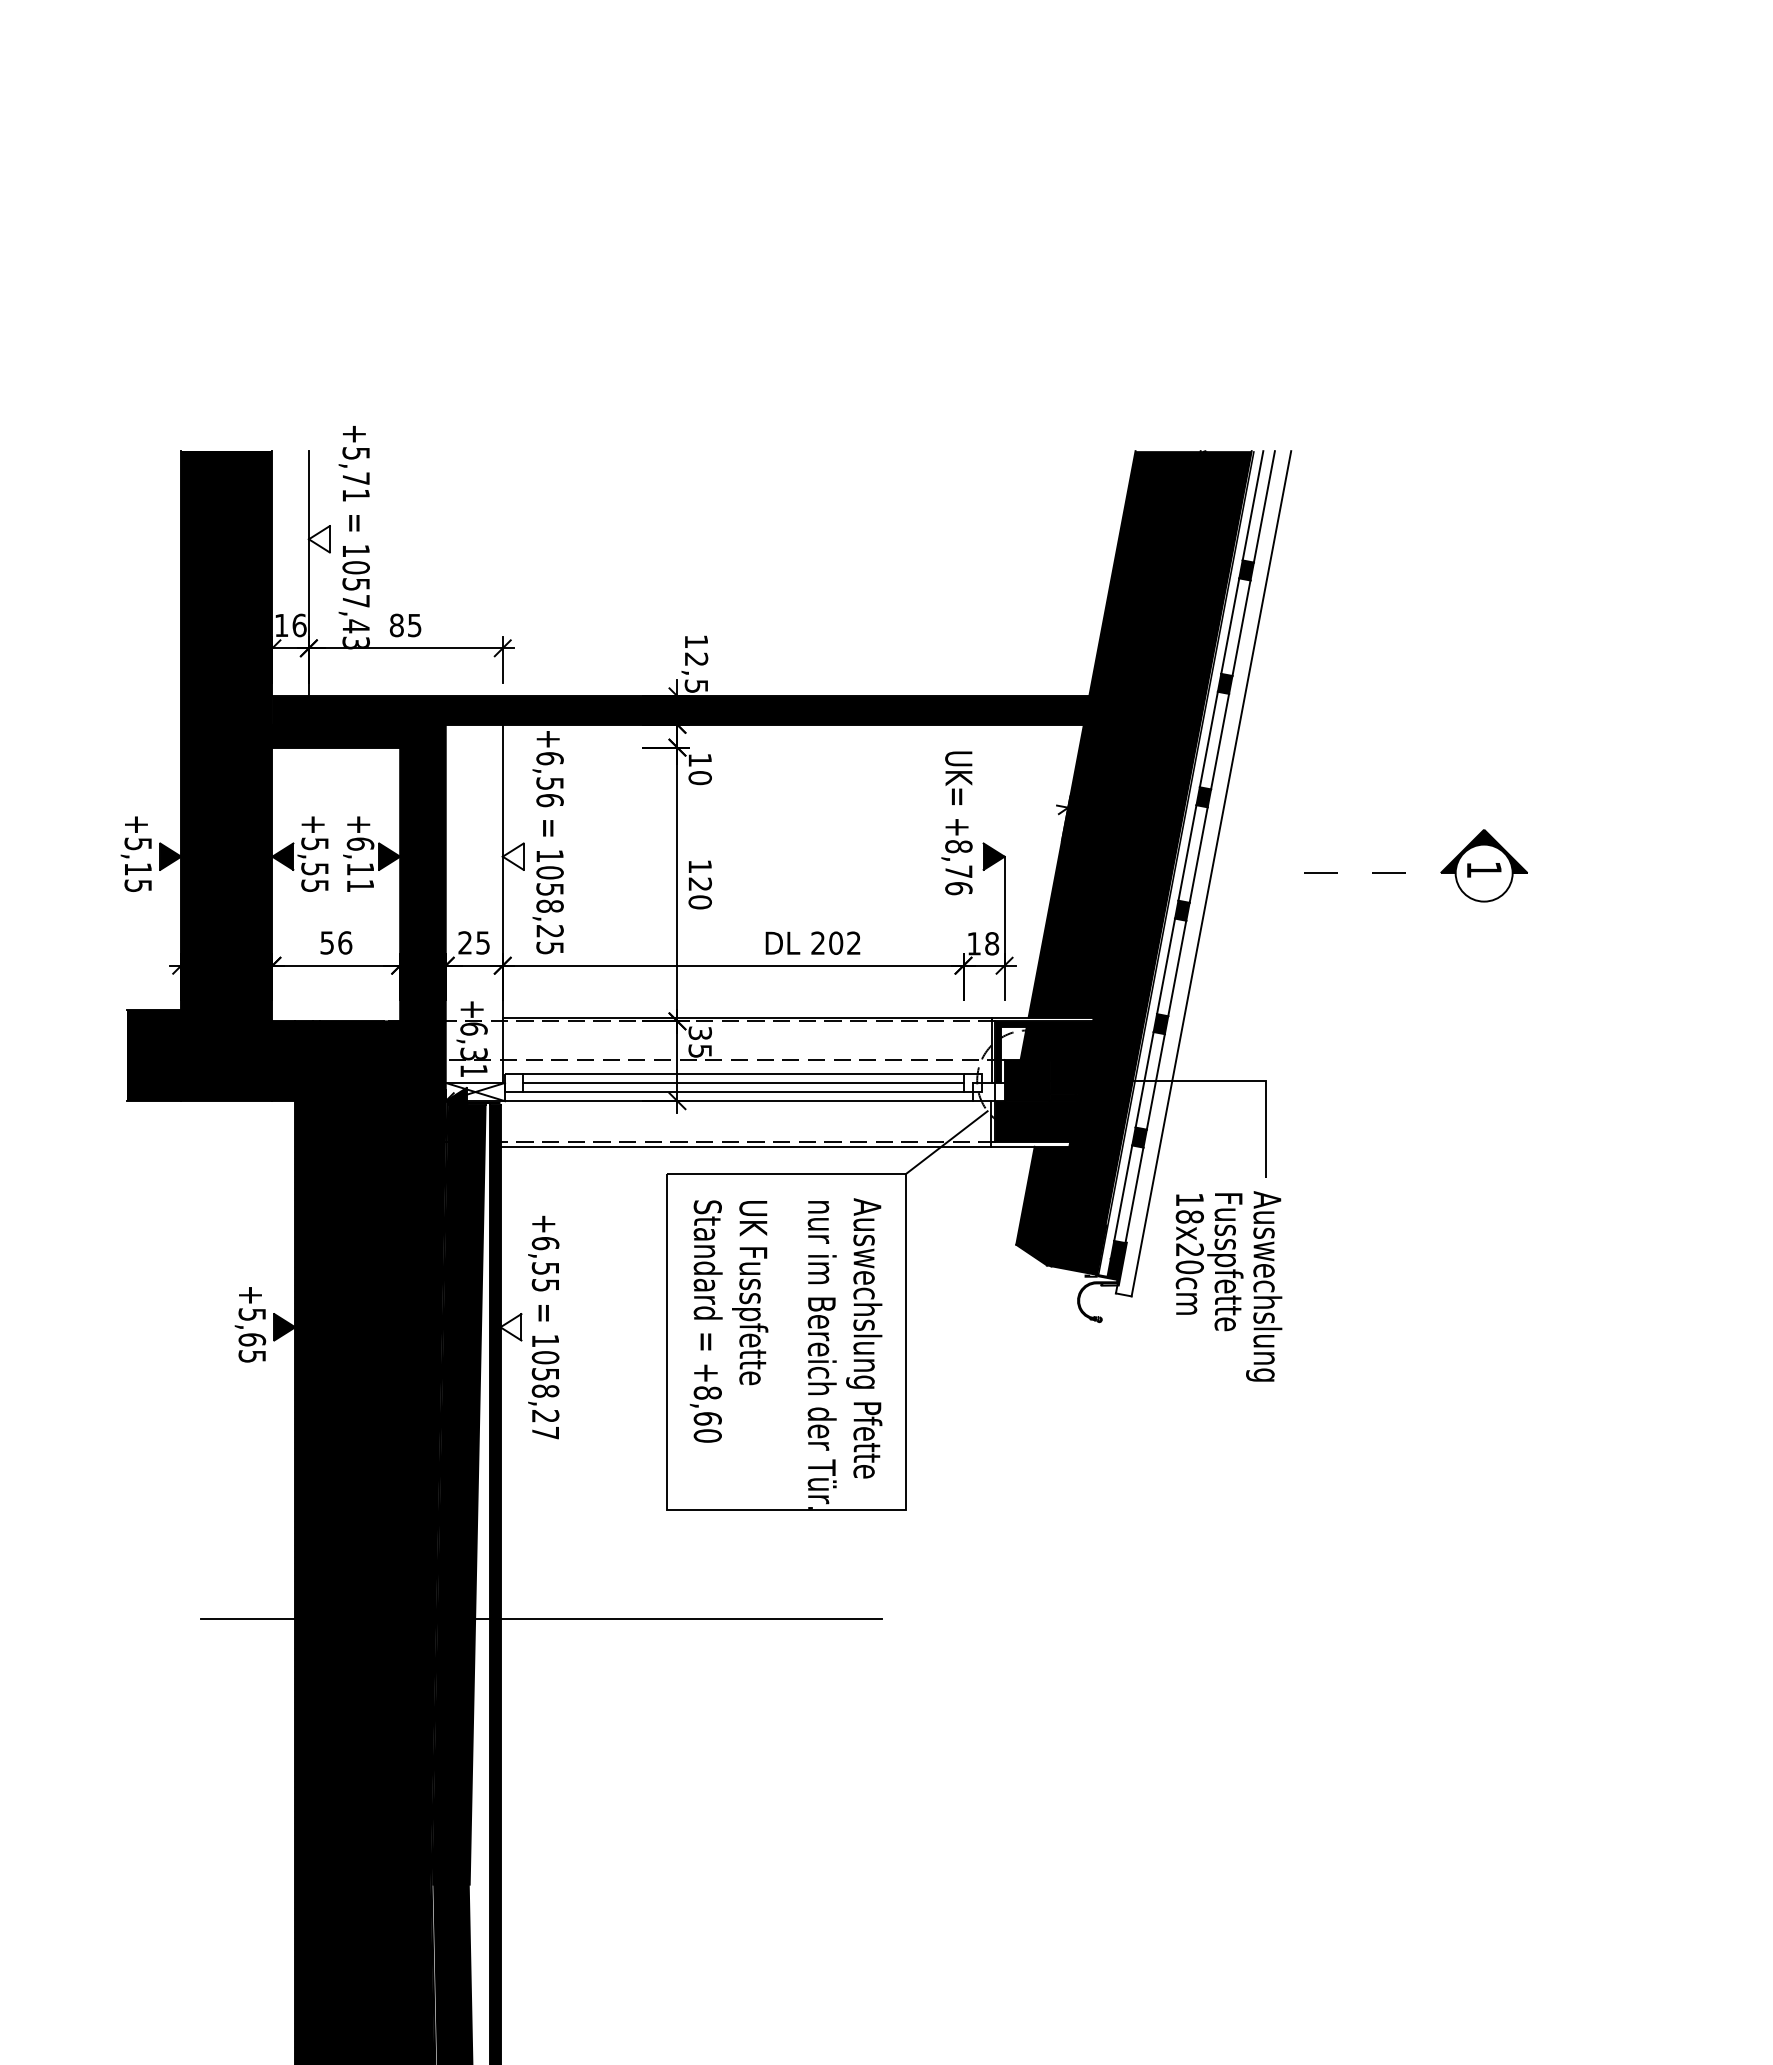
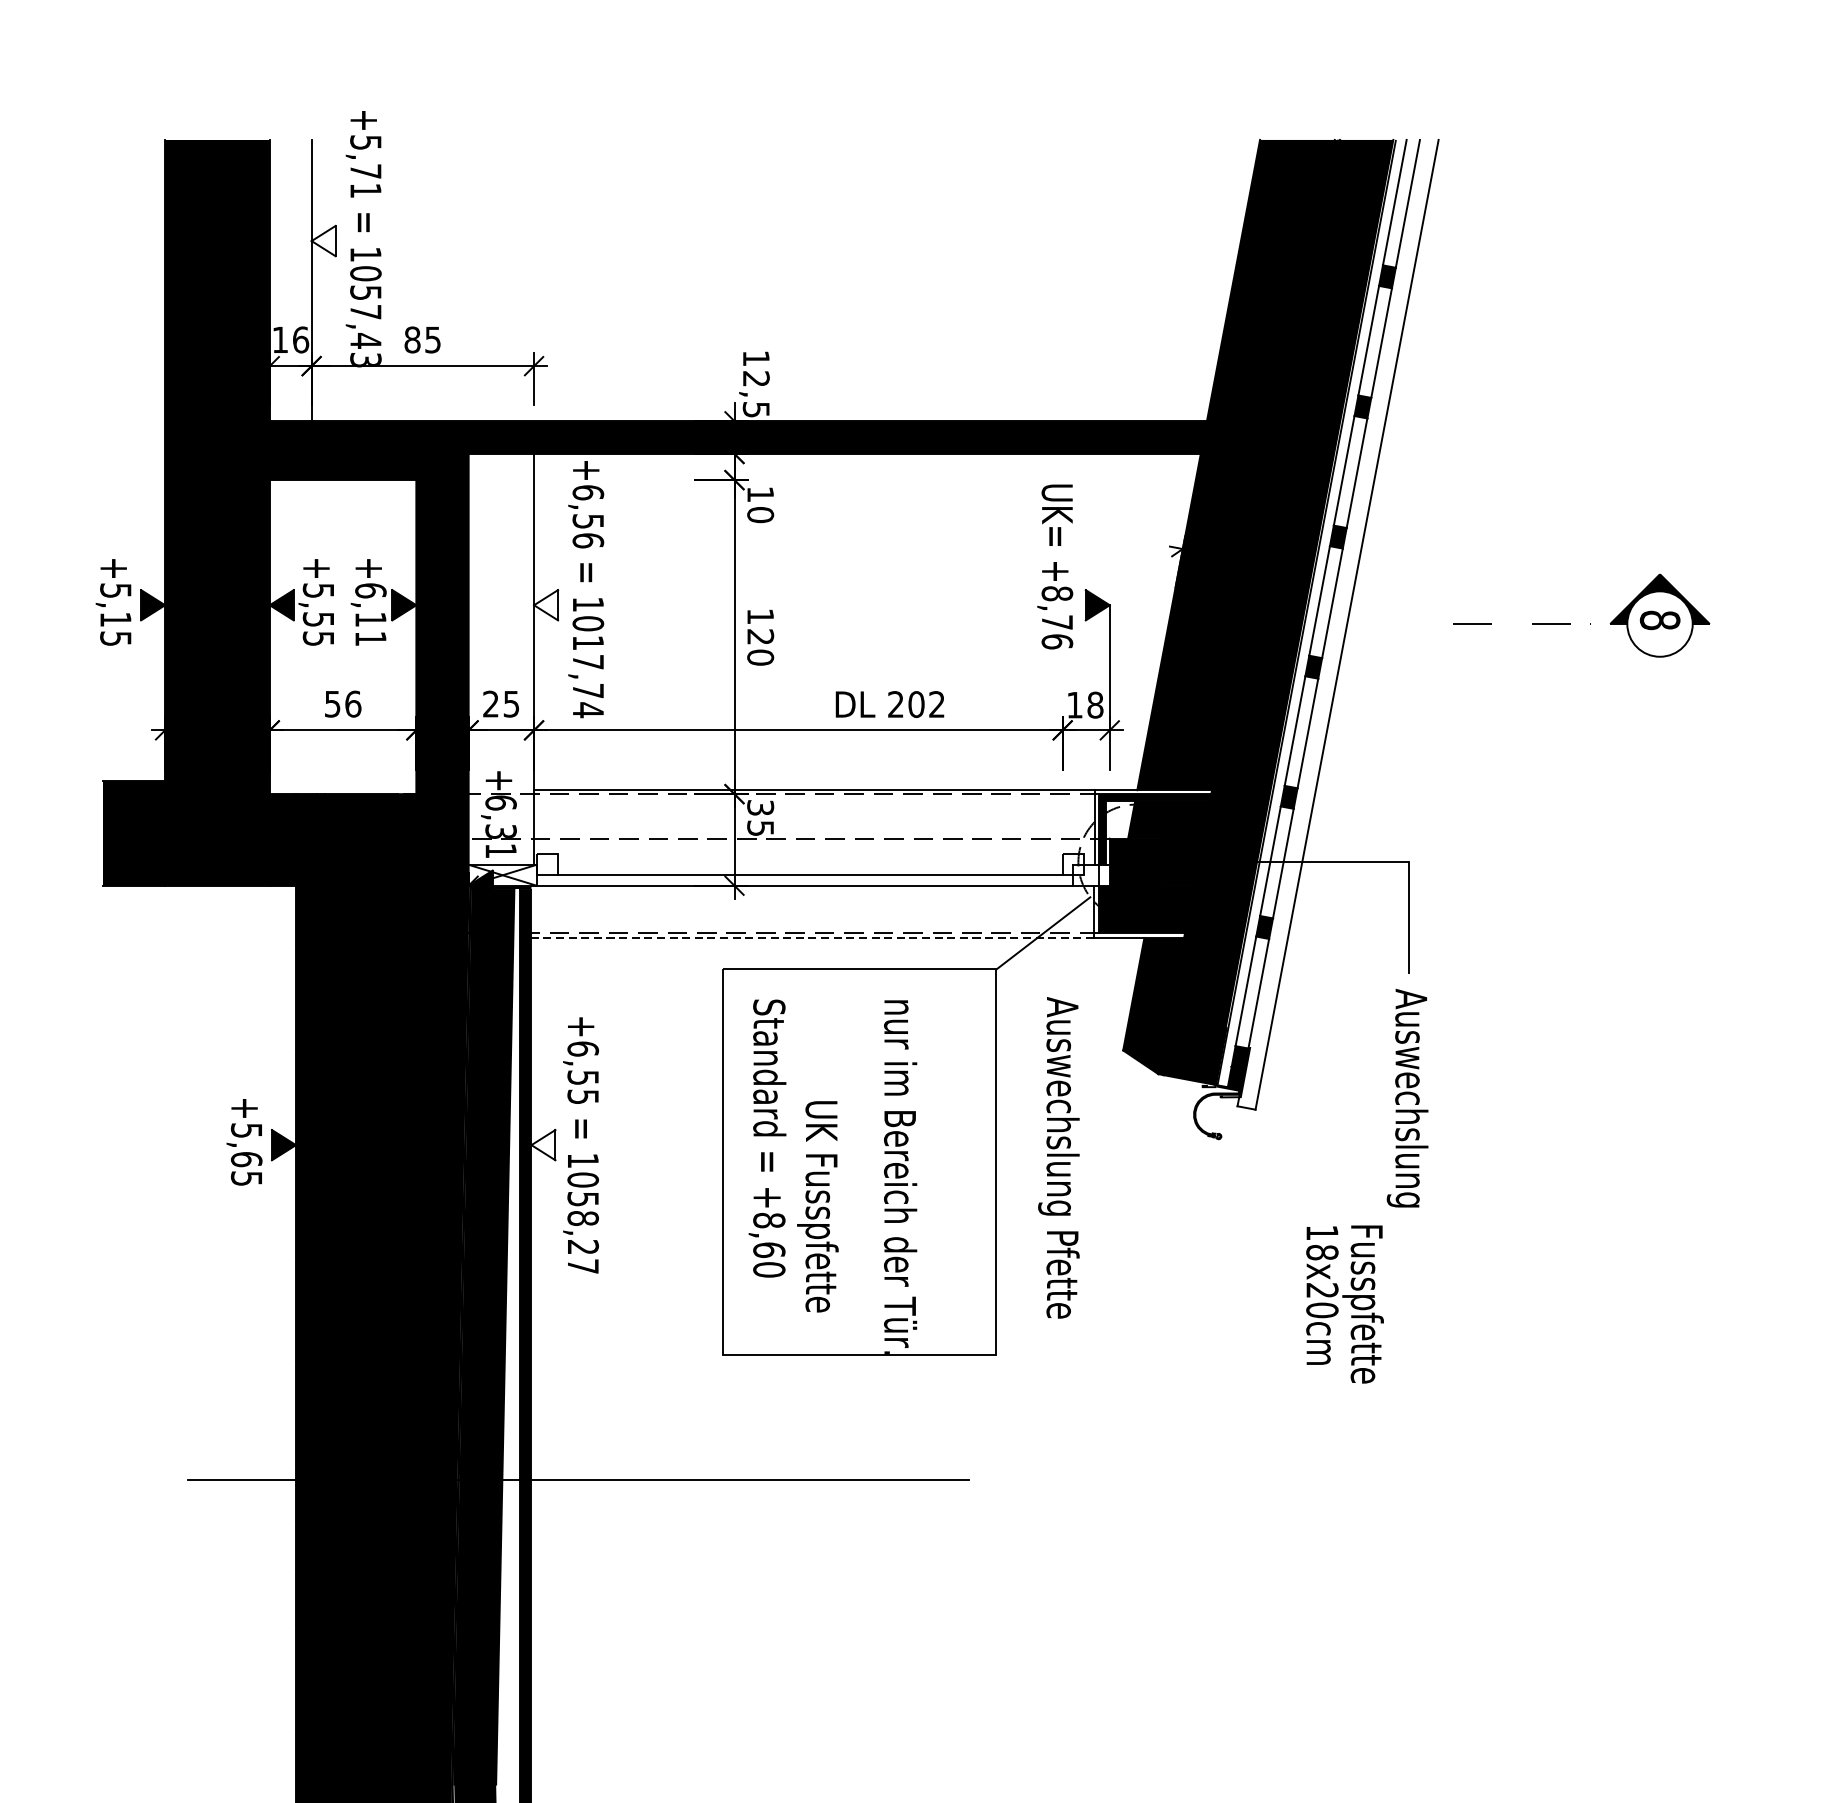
text: (1483, 869) -> (1659, 619), 1 -> 8
text: (549, 919) -> (587, 677), 1058,25 -> 1017,74
line: (743, 1073) -> (810, 853), removed
line: (743, 1082) -> (810, 864), removed
line: (745, 1146) -> (812, 937), solid -> dashed
text: (1209, 1262) -> (1344, 1304), moved
text: (750, 1293) -> (818, 1207), moved
text: (864, 1338) -> (1059, 1158), moved

